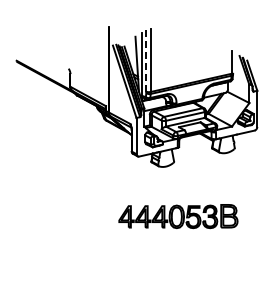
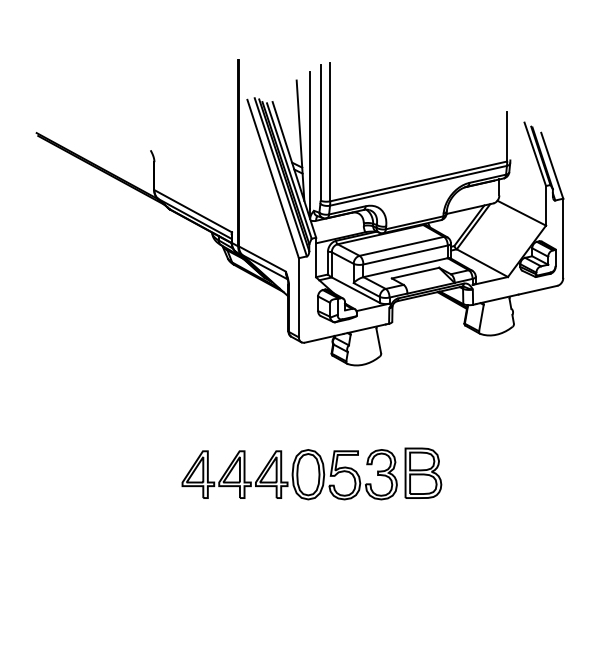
line: (146, 60) -> (320, 132), dashed -> solid
part: (178, 216) -> (312, 473), moved

